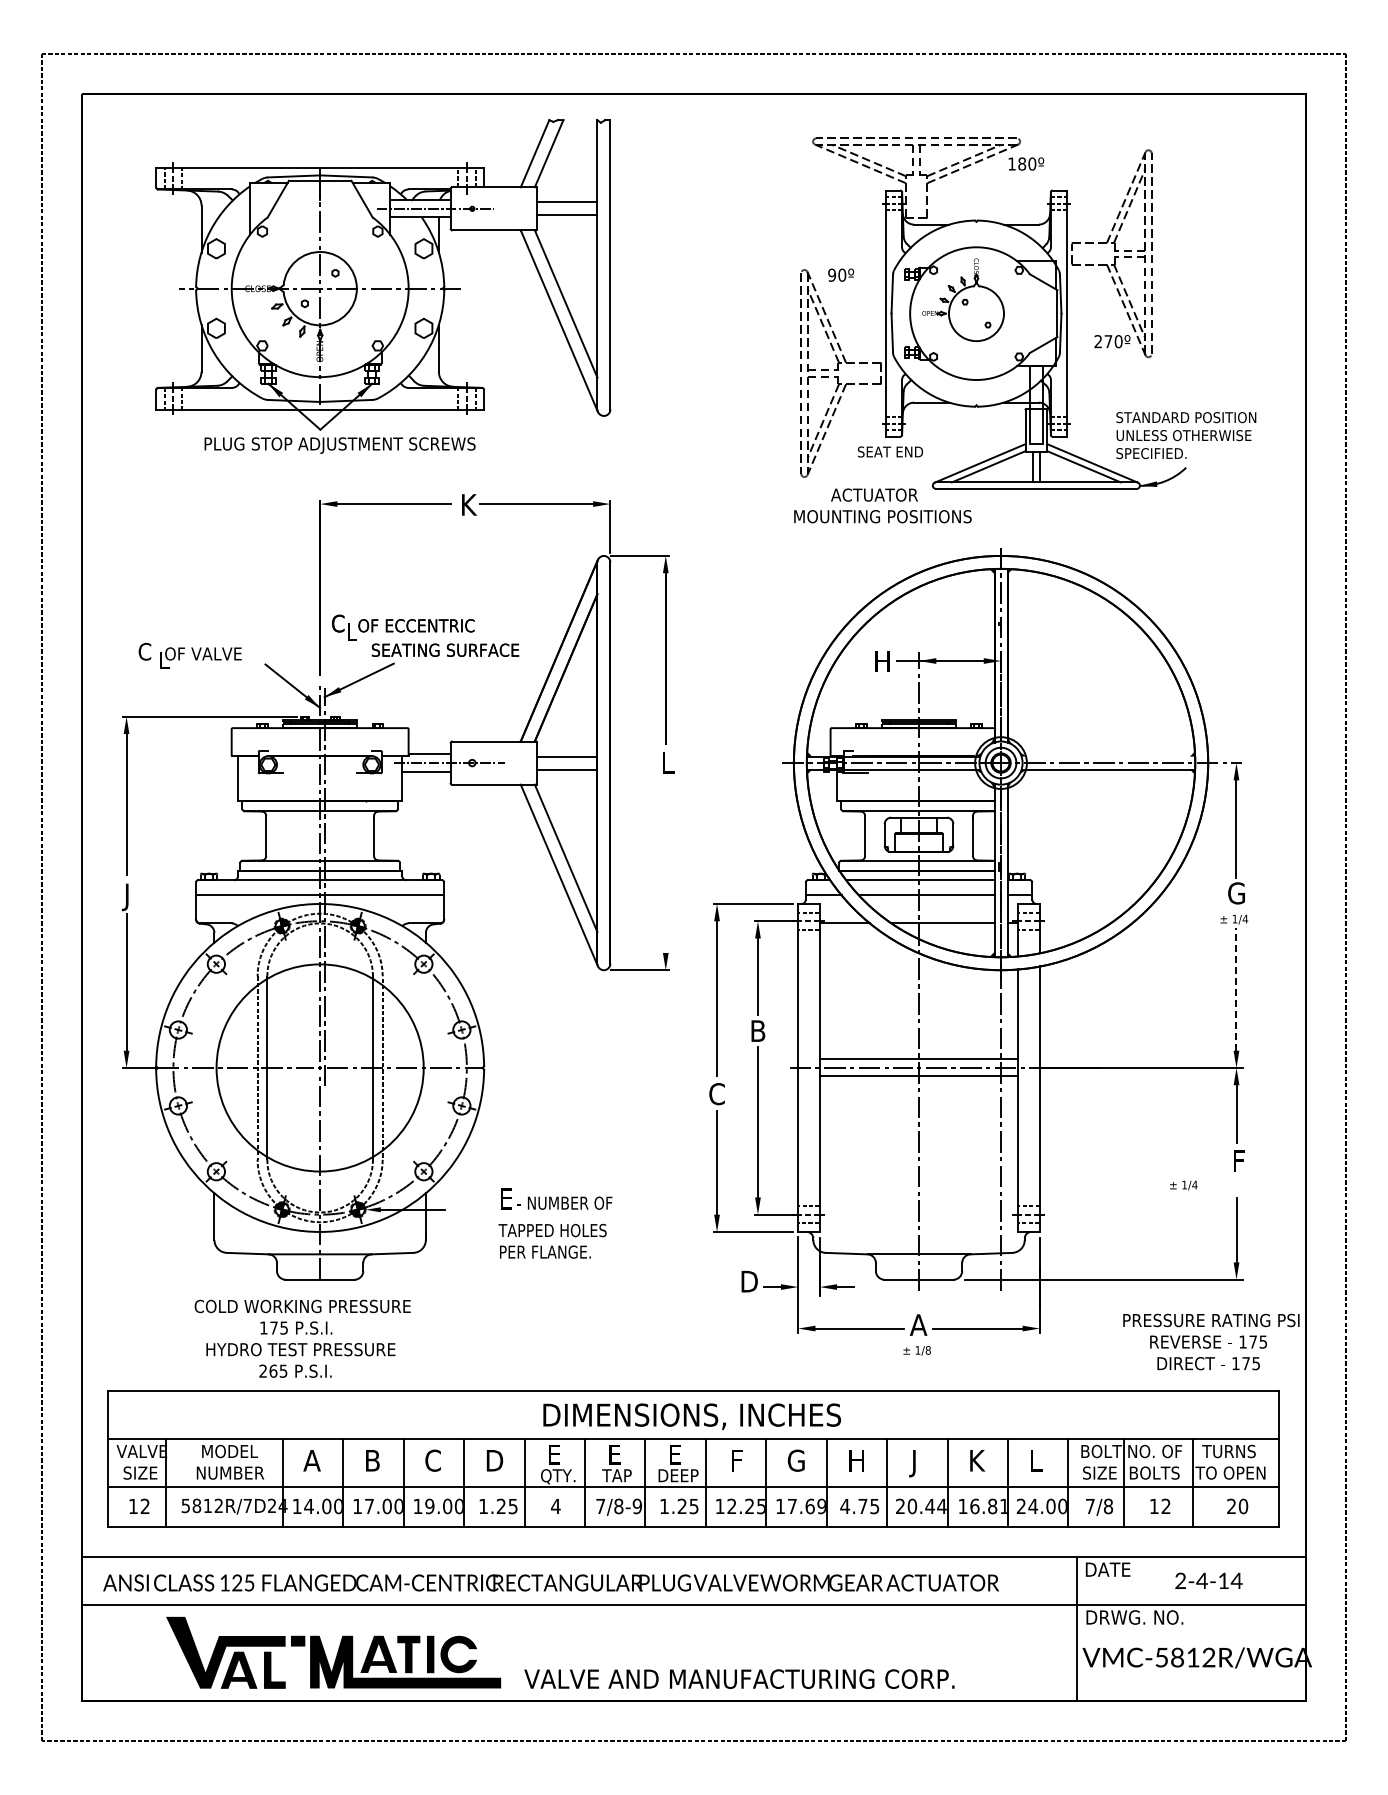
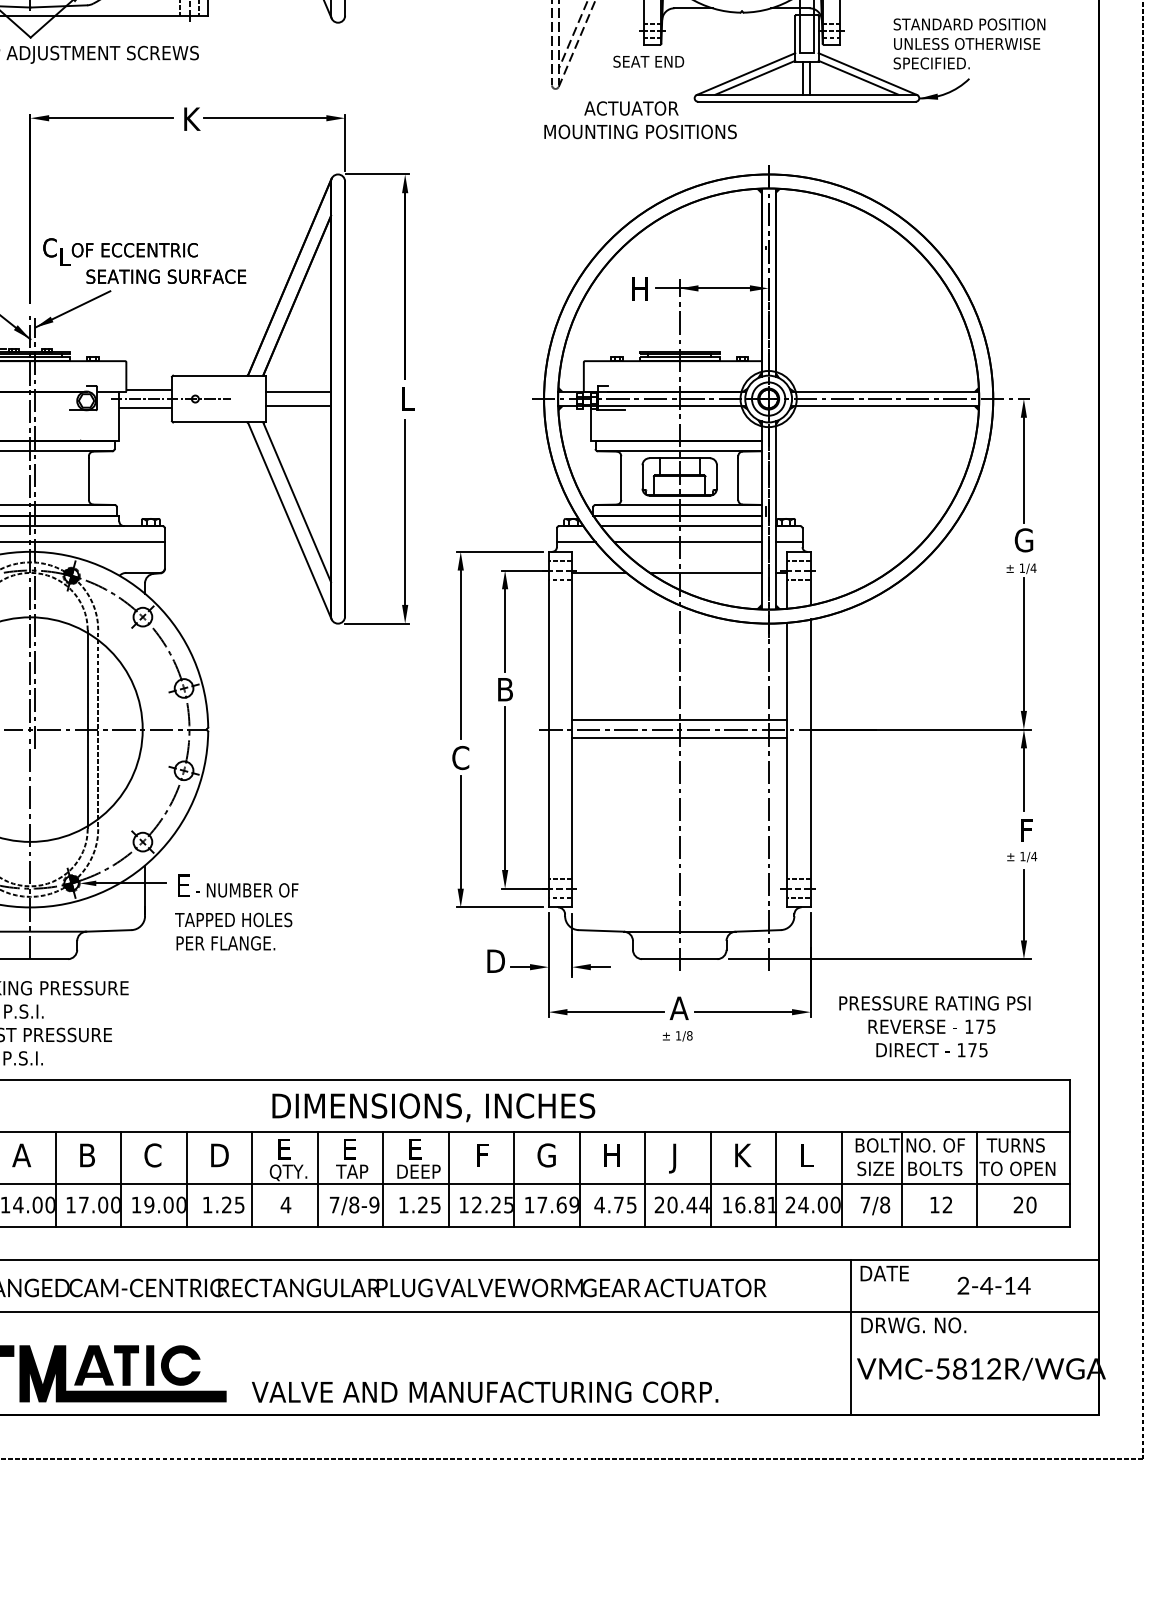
line: (1108, 756) -> (885, 391), added
line: (665, 867) -> (404, 512), added
line: (1236, 988) -> (1023, 643), dashed -> solid
text: (1183, 1185) -> (1021, 857), moved
text: (555, 1223) -> (236, 912), moved
text: (1211, 1341) -> (935, 1026), moved

